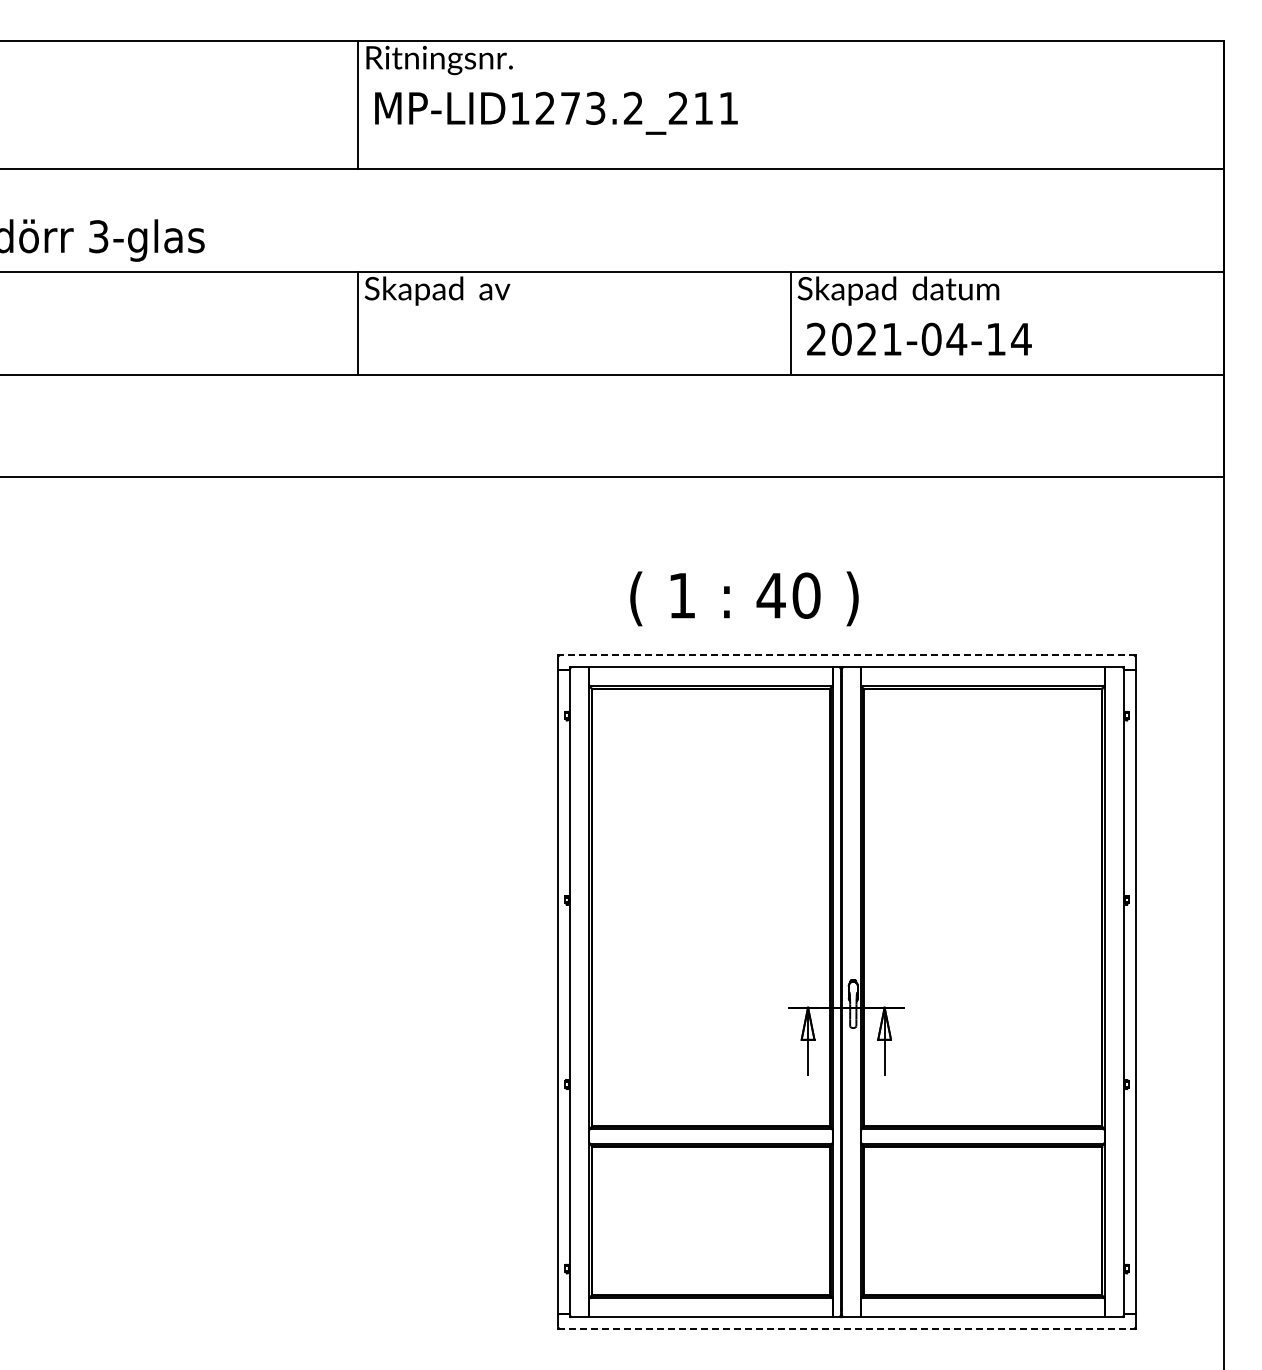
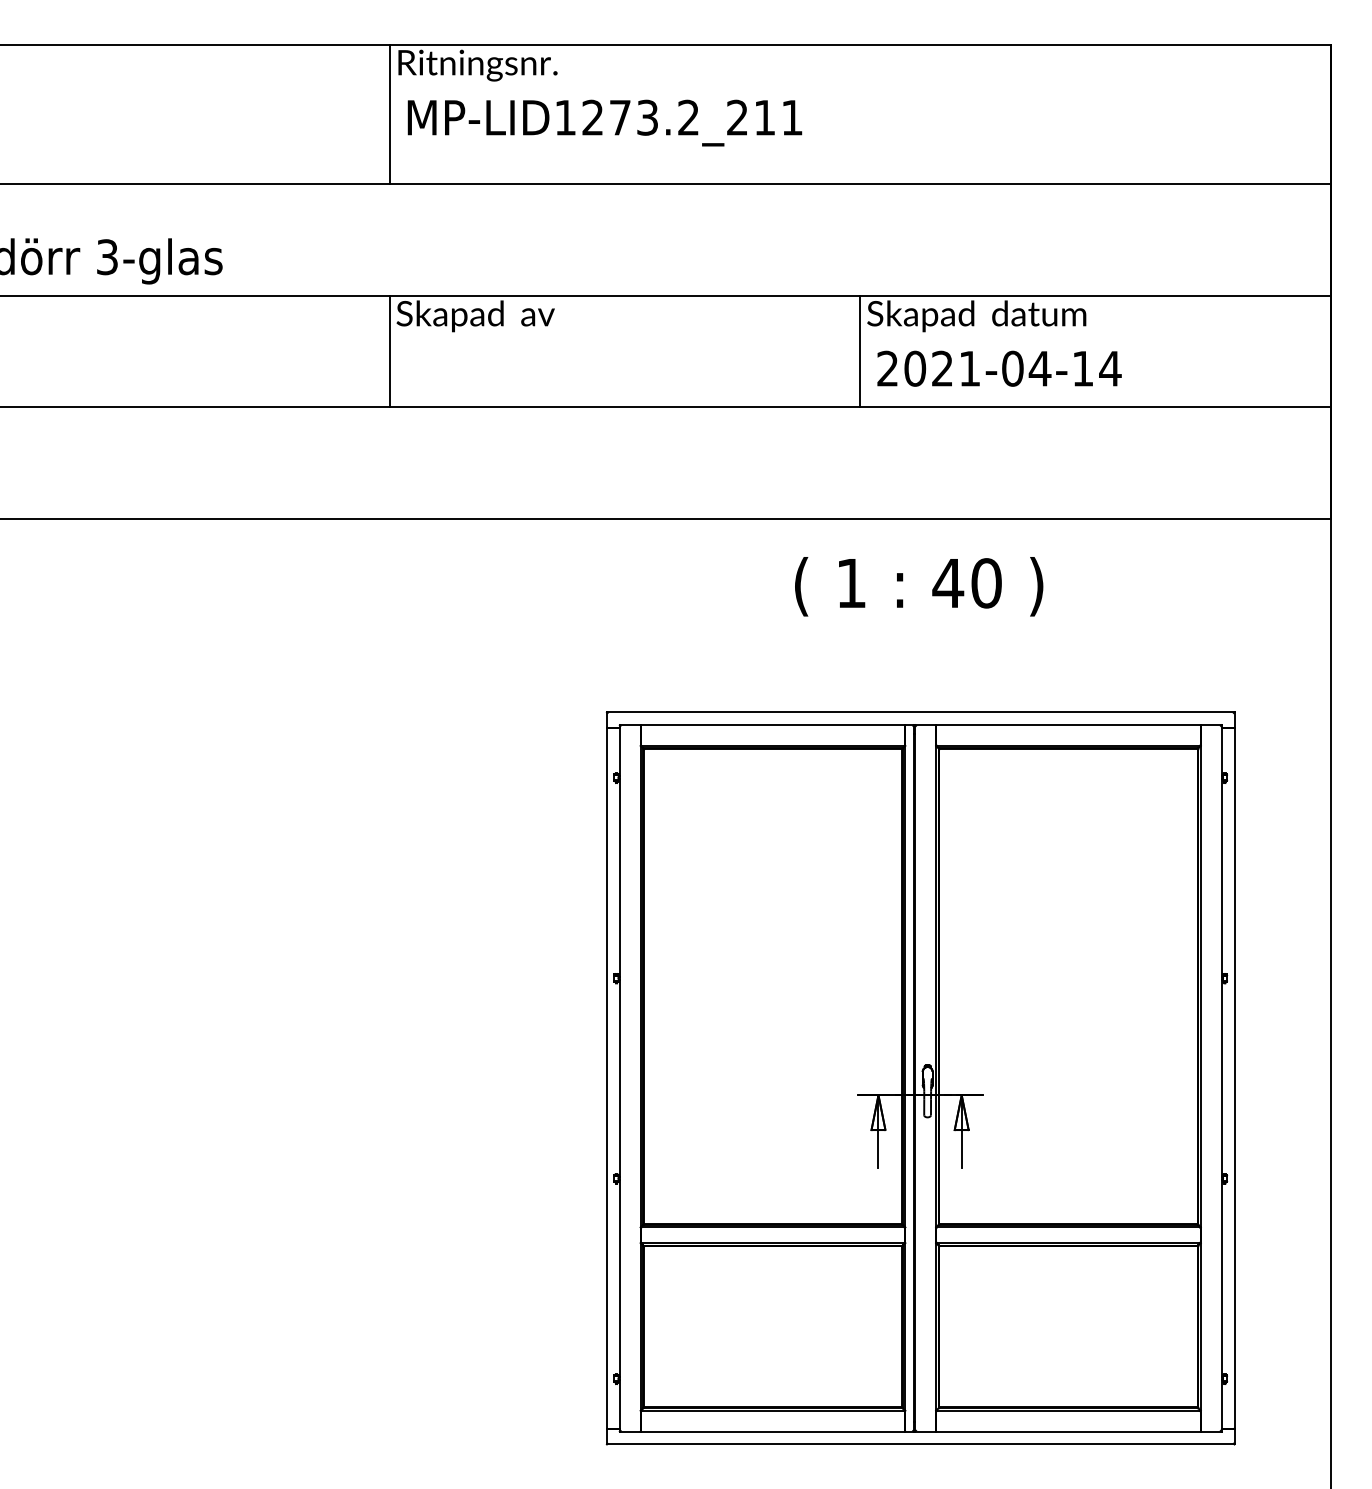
text: (744, 598) -> (919, 586), moved
line: (846, 655) -> (920, 712), dashed -> solid
line: (846, 1328) -> (920, 1443), dashed -> solid

